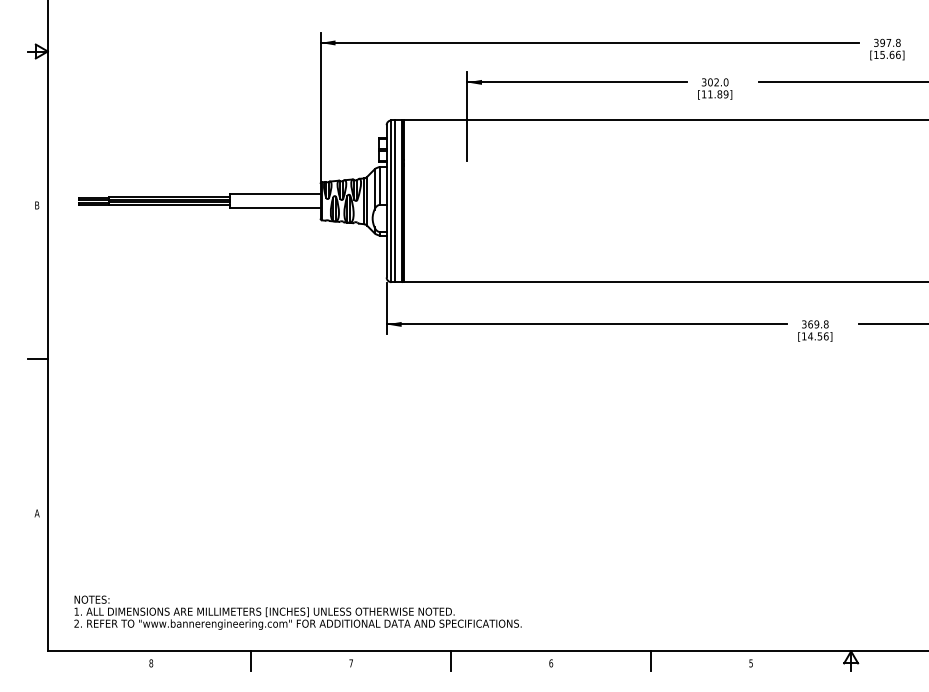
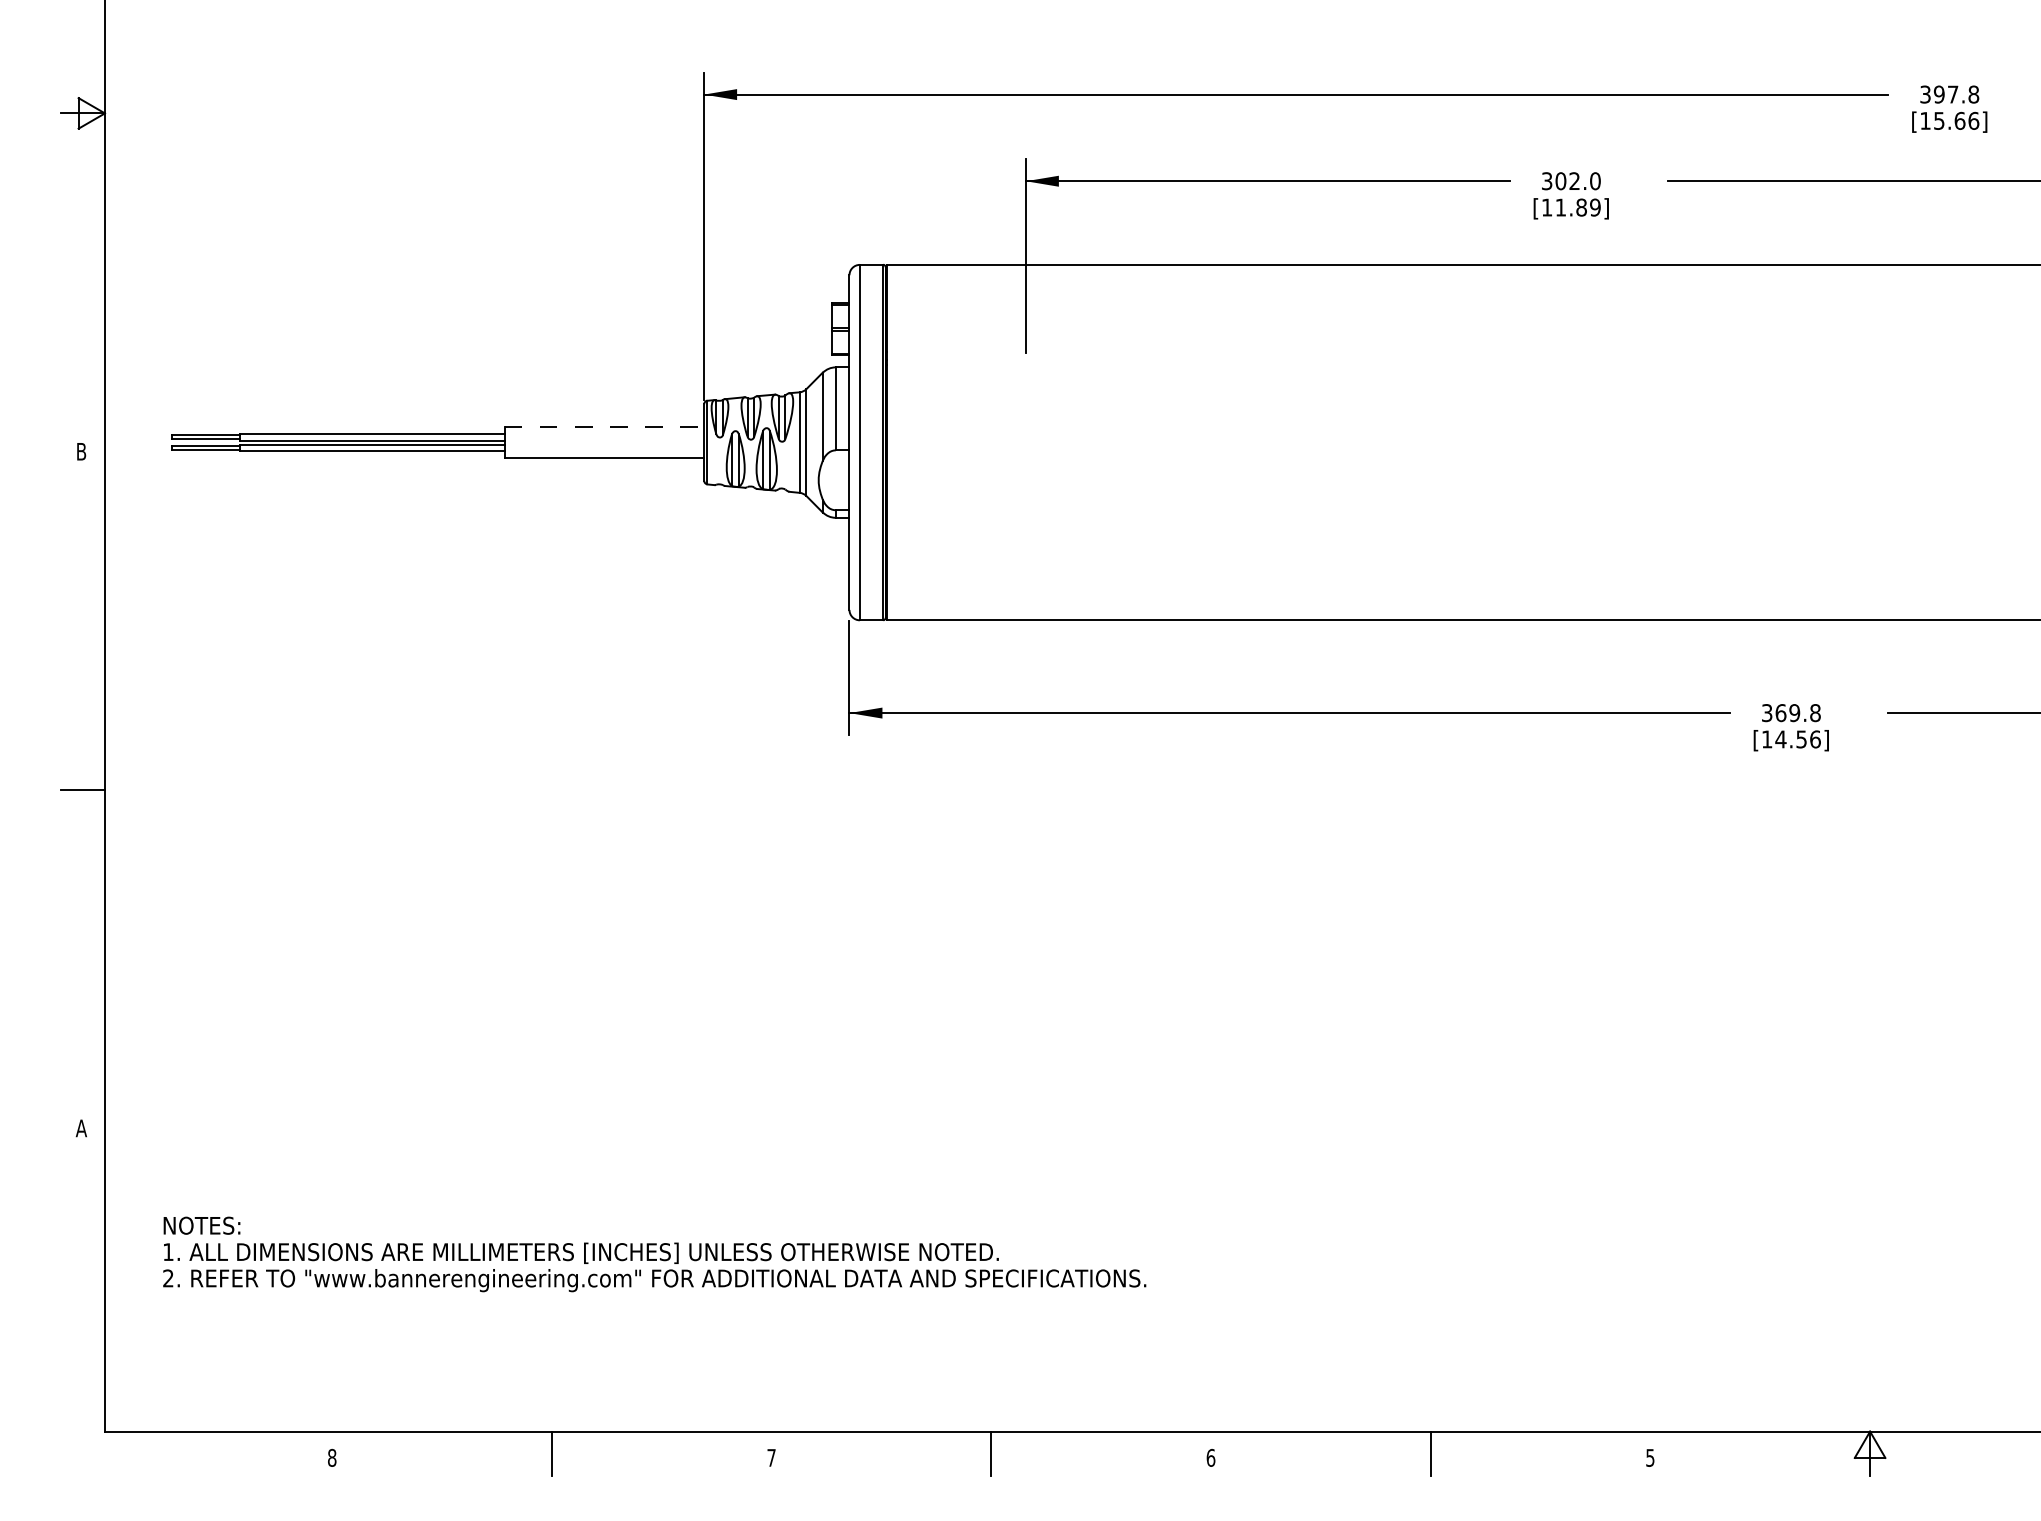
line: (275, 194) -> (605, 427), solid -> dashed
line: (394, 201) -> (866, 442), removed
text: (297, 612) -> (653, 1253), moved

